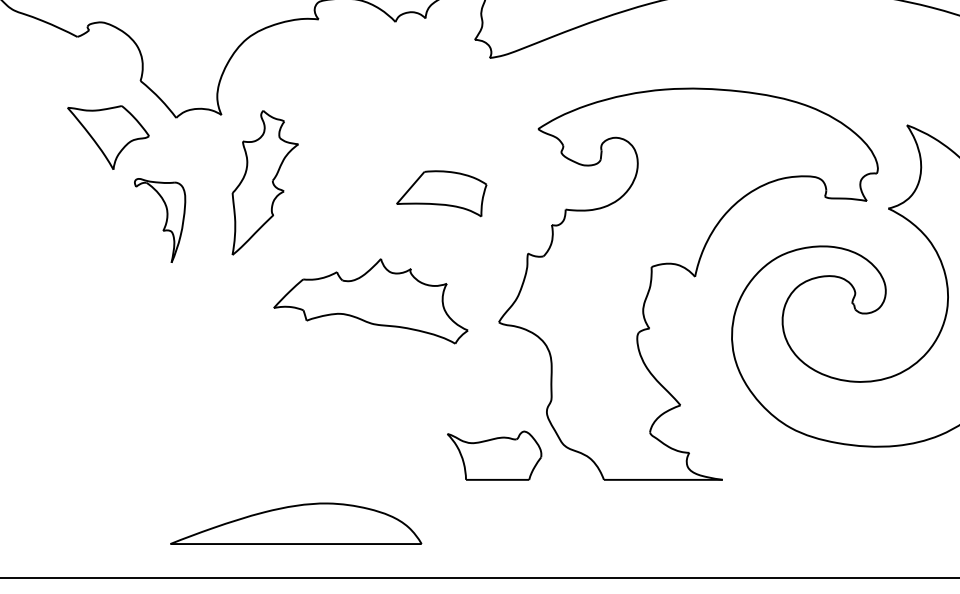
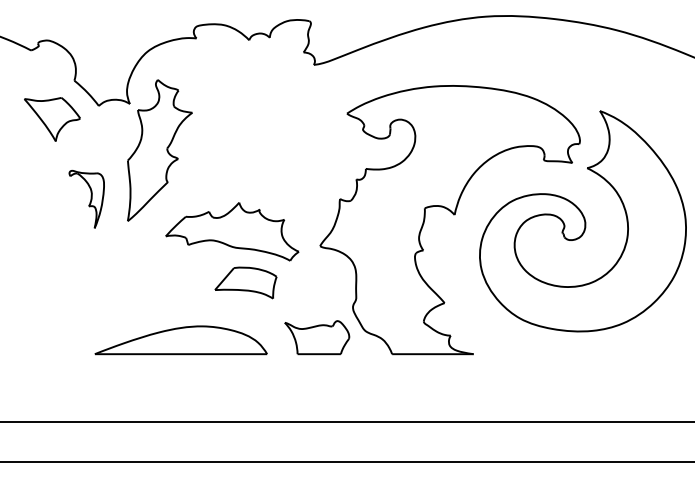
part: (264, 182) -> (159, 150), size x1.43
part: (441, 193) -> (245, 282), moved
part: (159, 219) -> (86, 198), moved
part: (295, 524) -> (180, 340), moved

